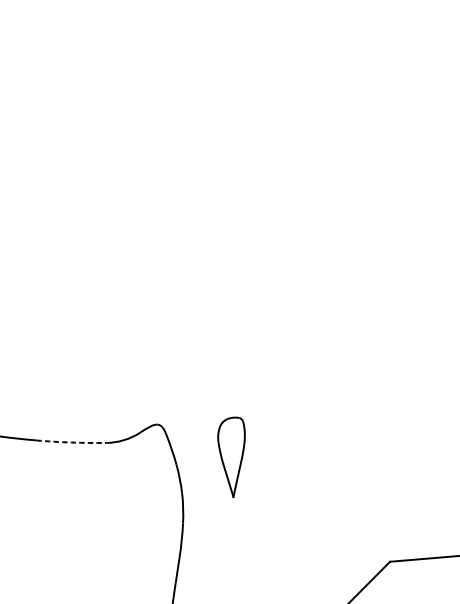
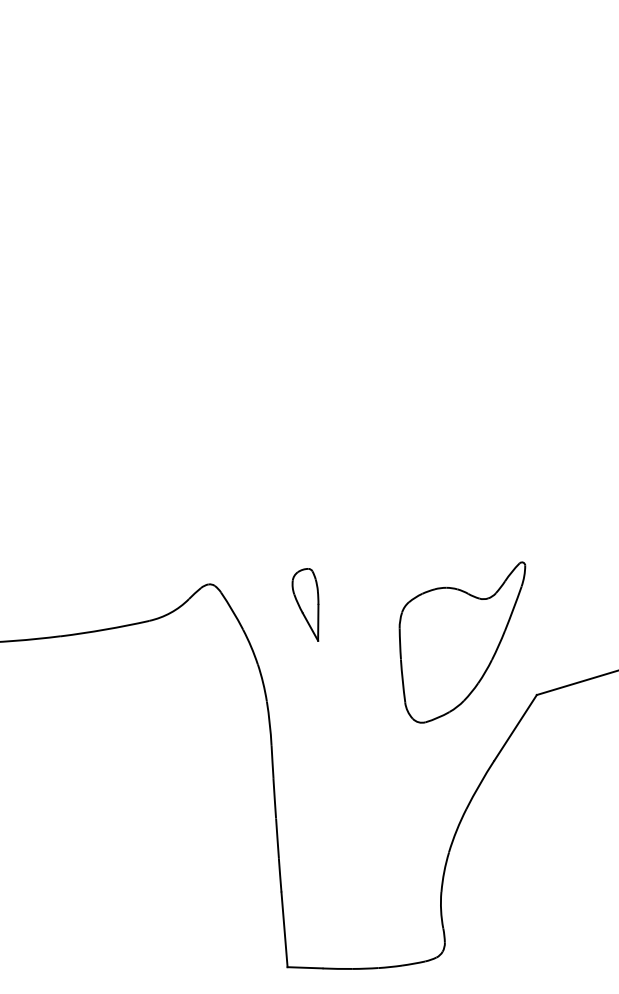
arc: (71, 442) -> (105, 629), dashed -> solid
part: (228, 455) -> (305, 604), size x0.71
part: (341, 509) -> (462, 642), added

